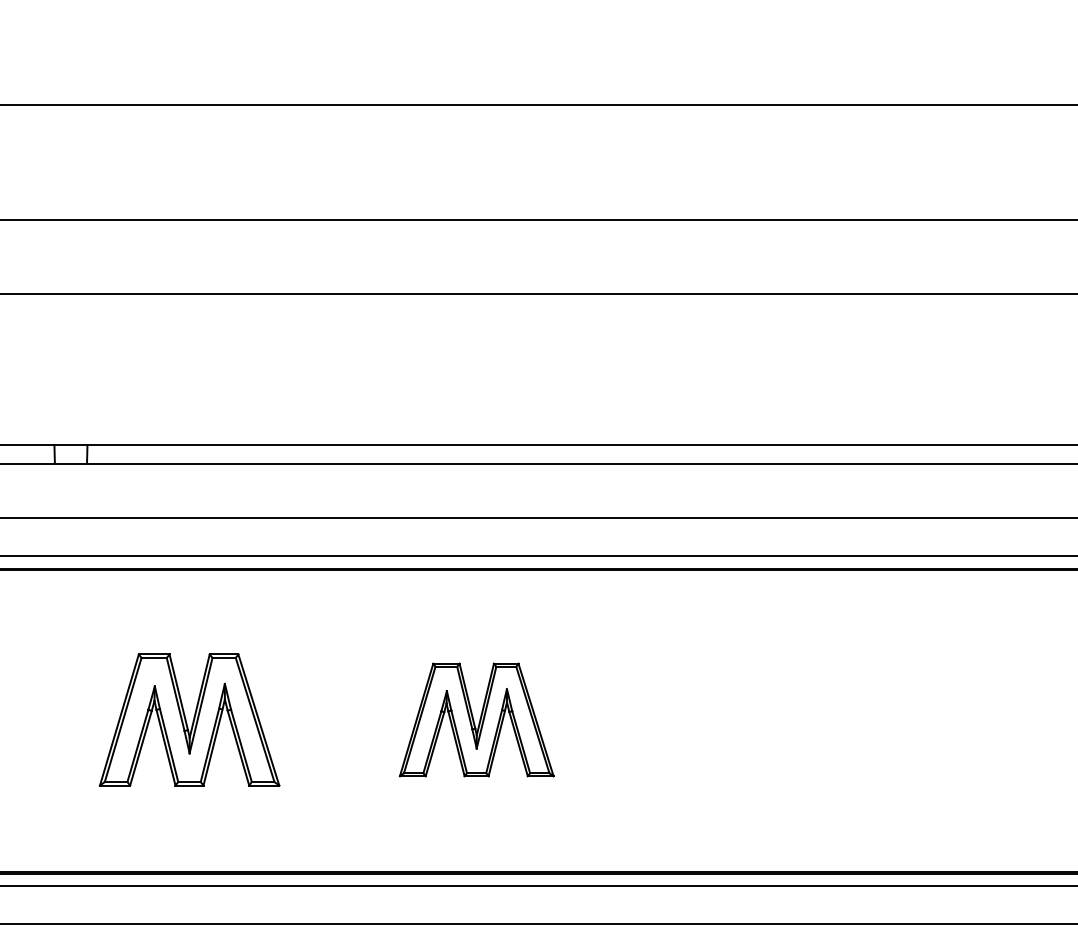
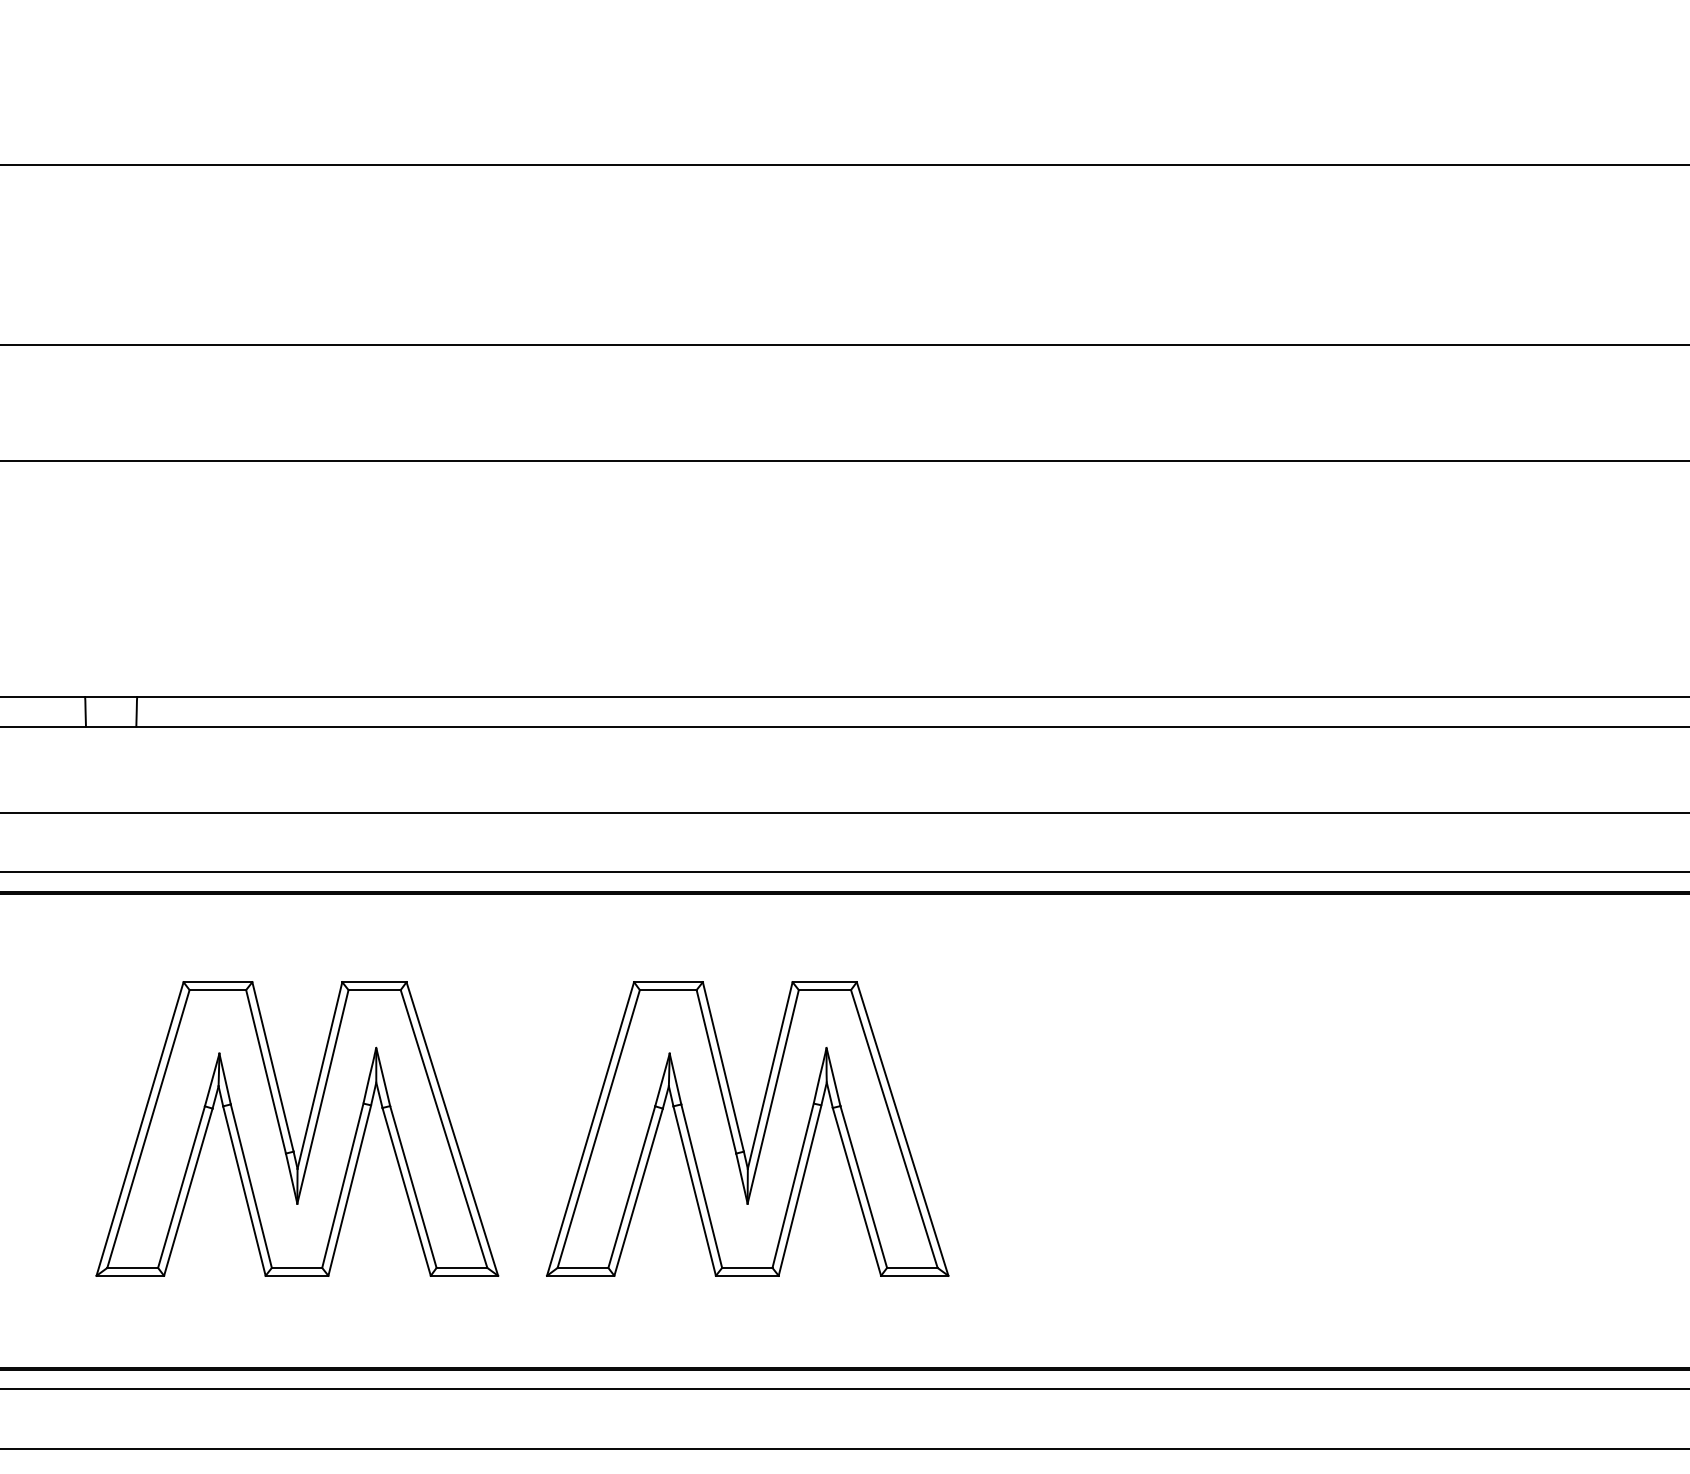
part: (189, 719) -> (297, 1128), size x1.43
part: (476, 719) -> (747, 1128), size x1.67

